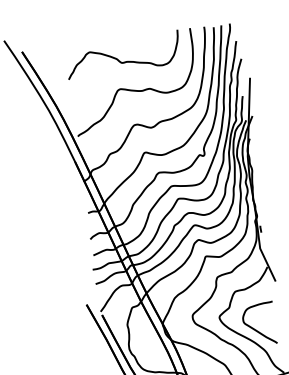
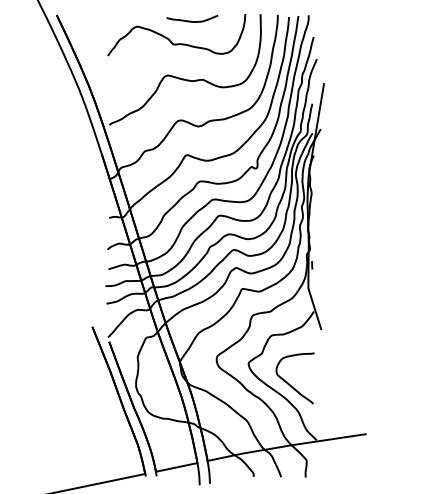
curve: (133, 41) -> (191, 20), added

